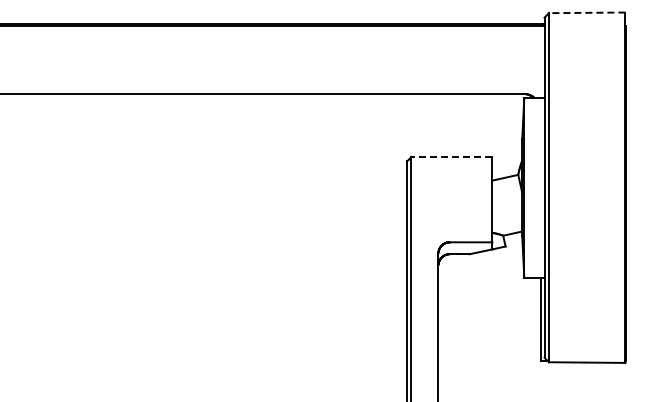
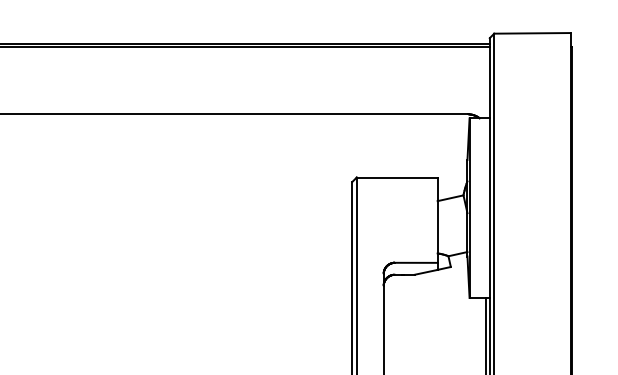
line: (586, 12) -> (531, 33), dashed -> solid
line: (451, 157) -> (396, 178), dashed -> solid

